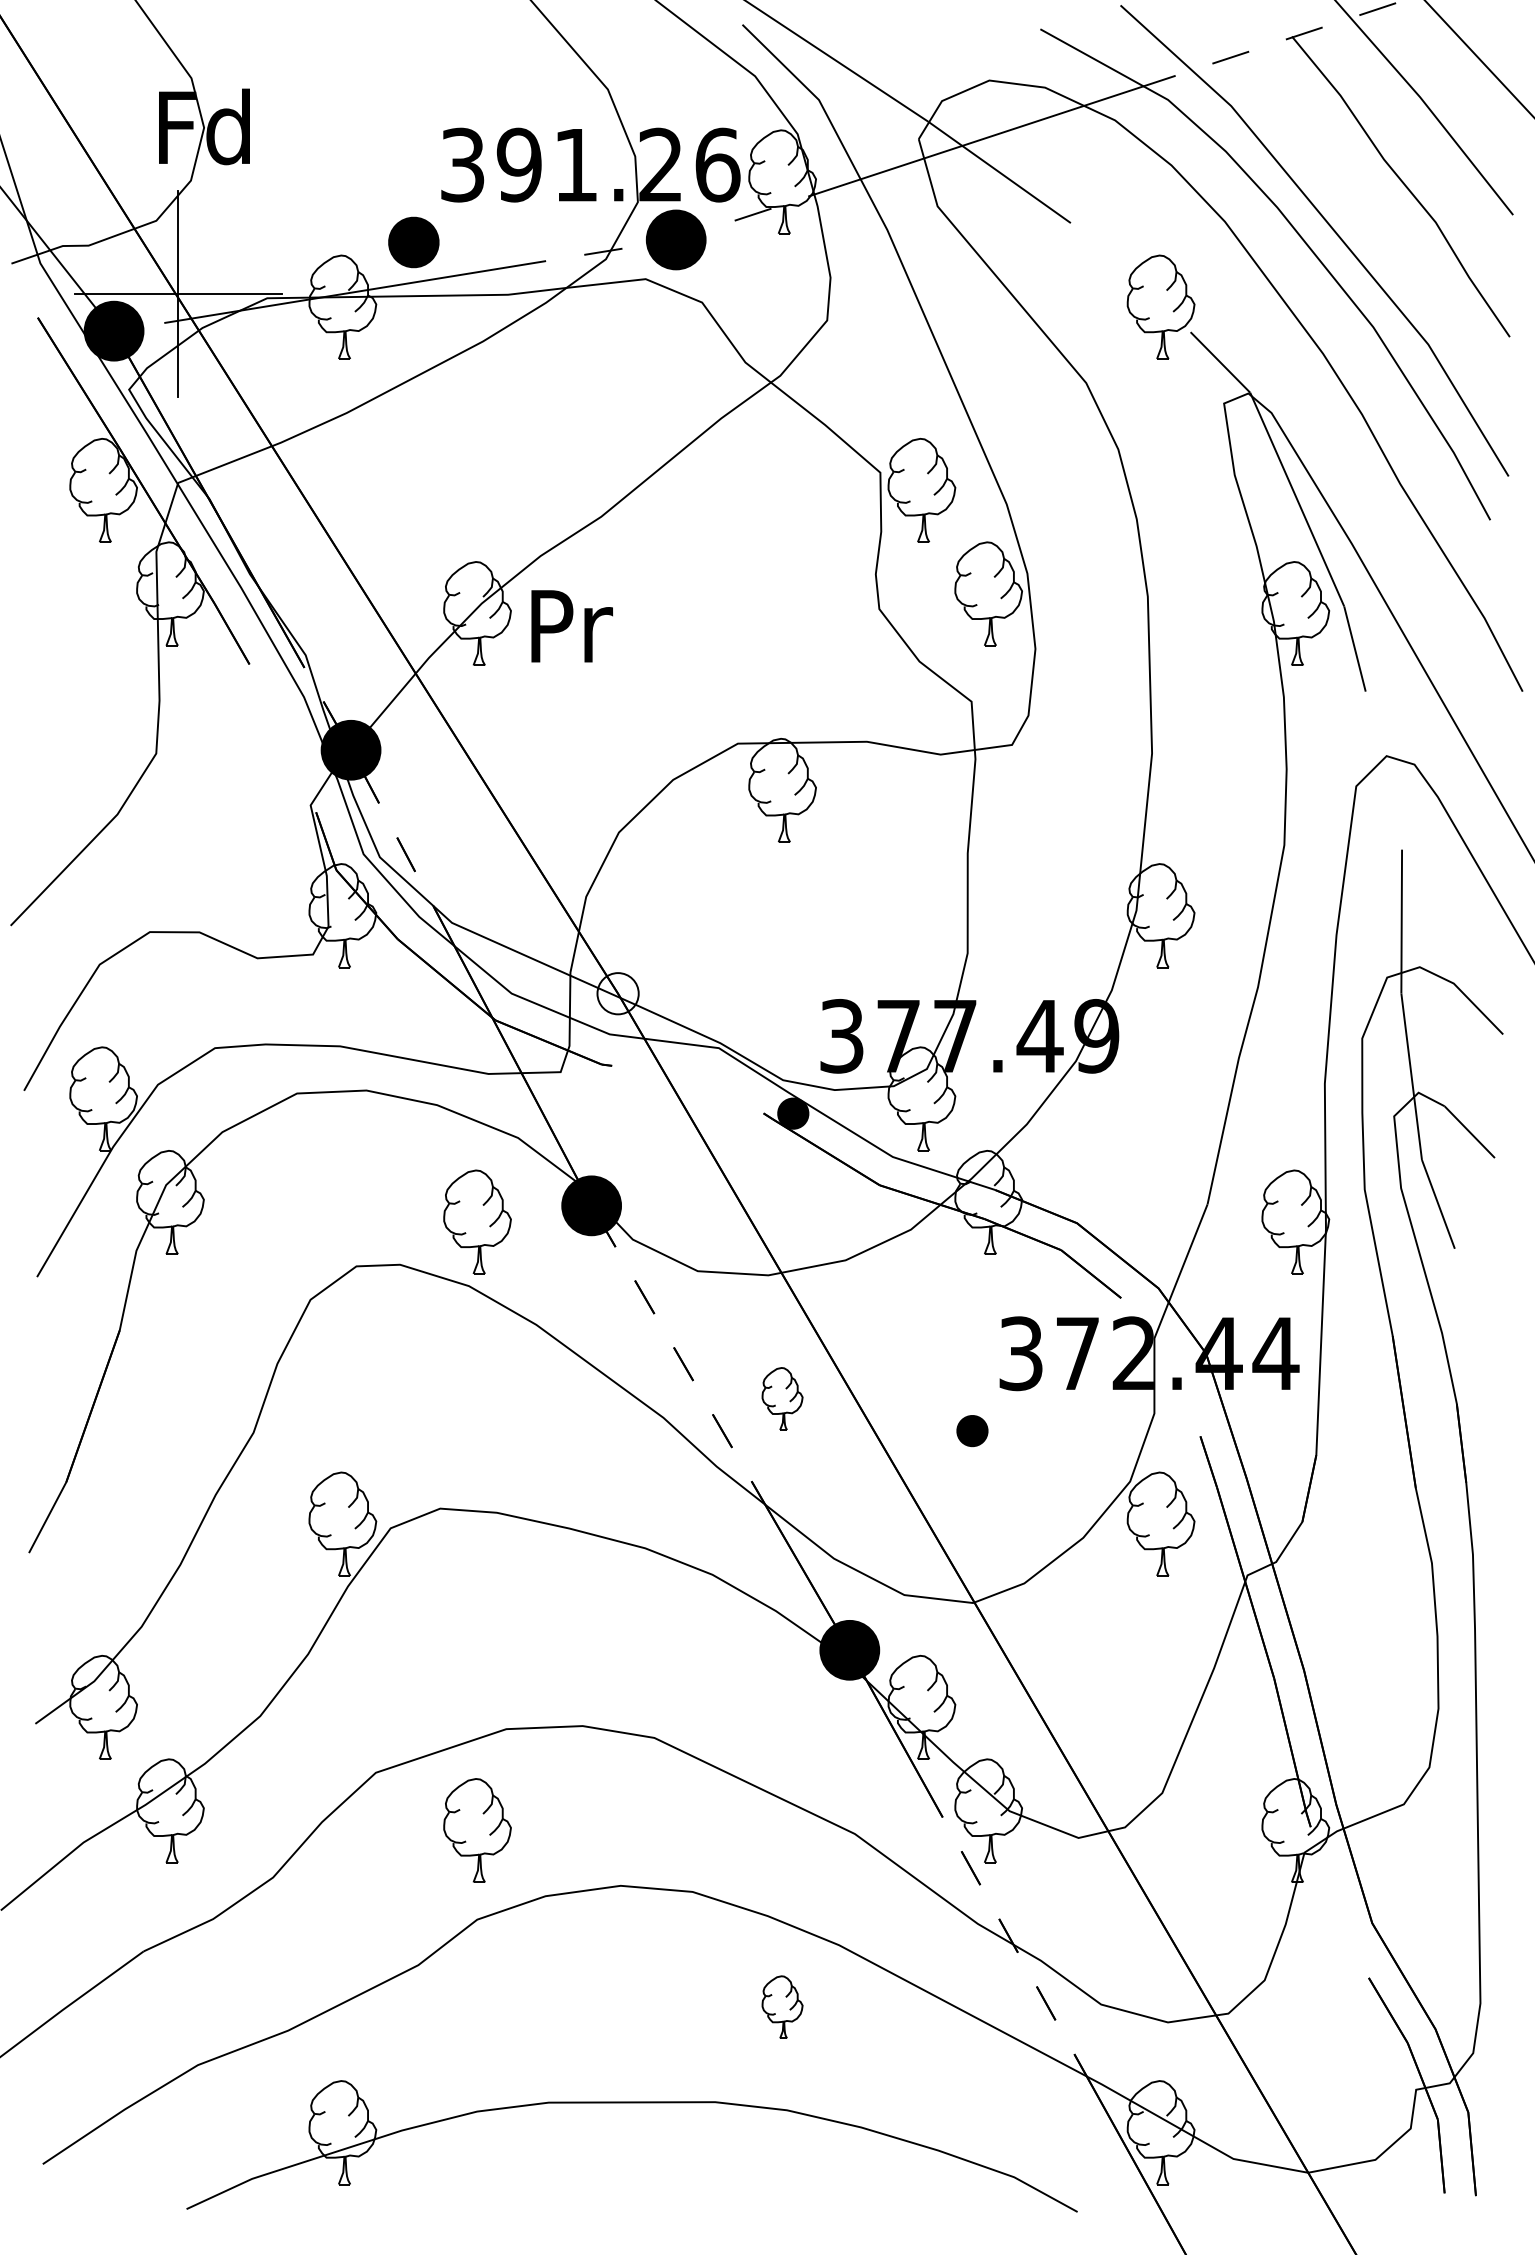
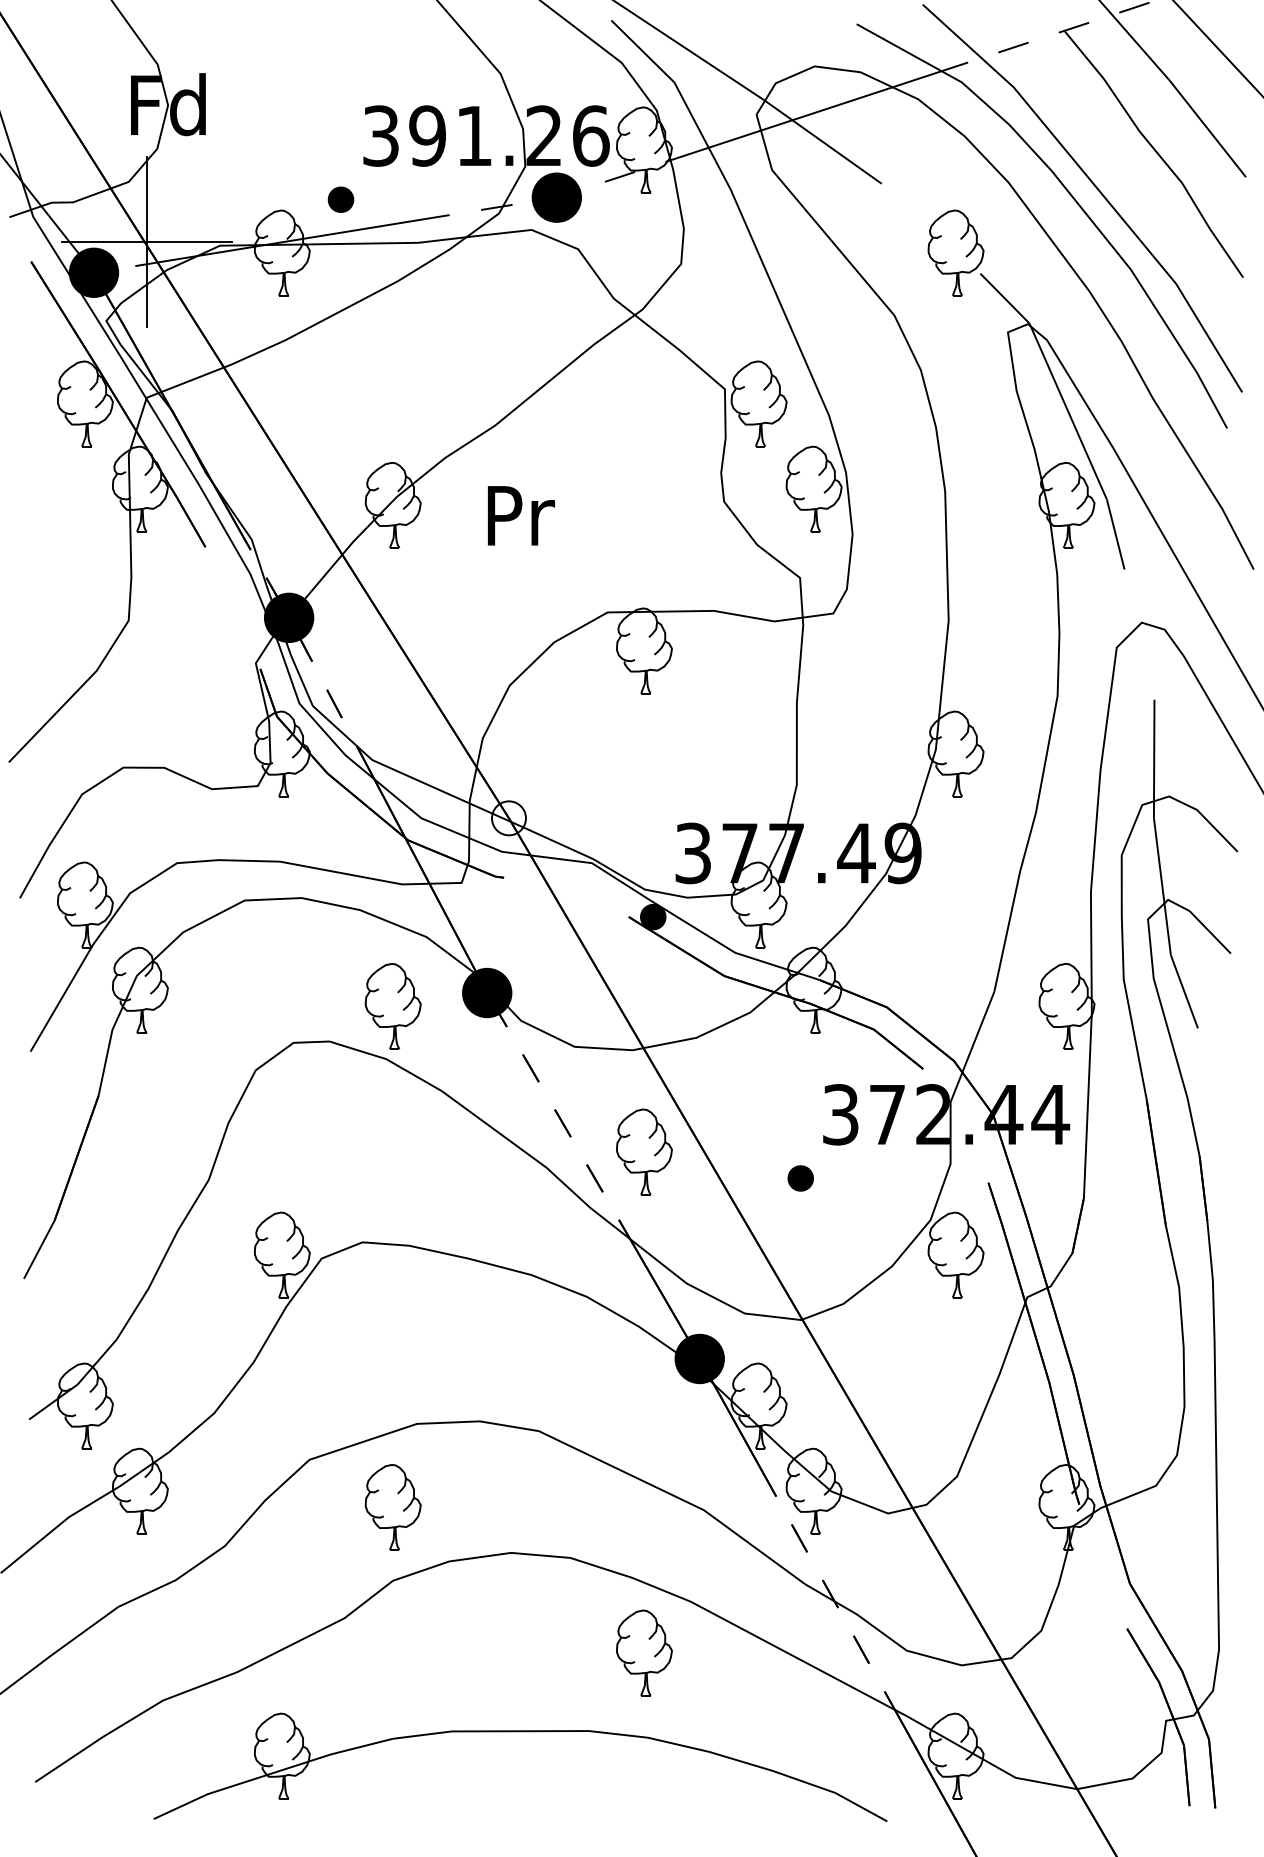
part: (414, 242) -> (341, 199), size x0.62
text: (571, 626) -> (520, 515), moved
part: (782, 1398) -> (644, 1151), size x1.67
part: (782, 2006) -> (644, 1652), size x1.67

